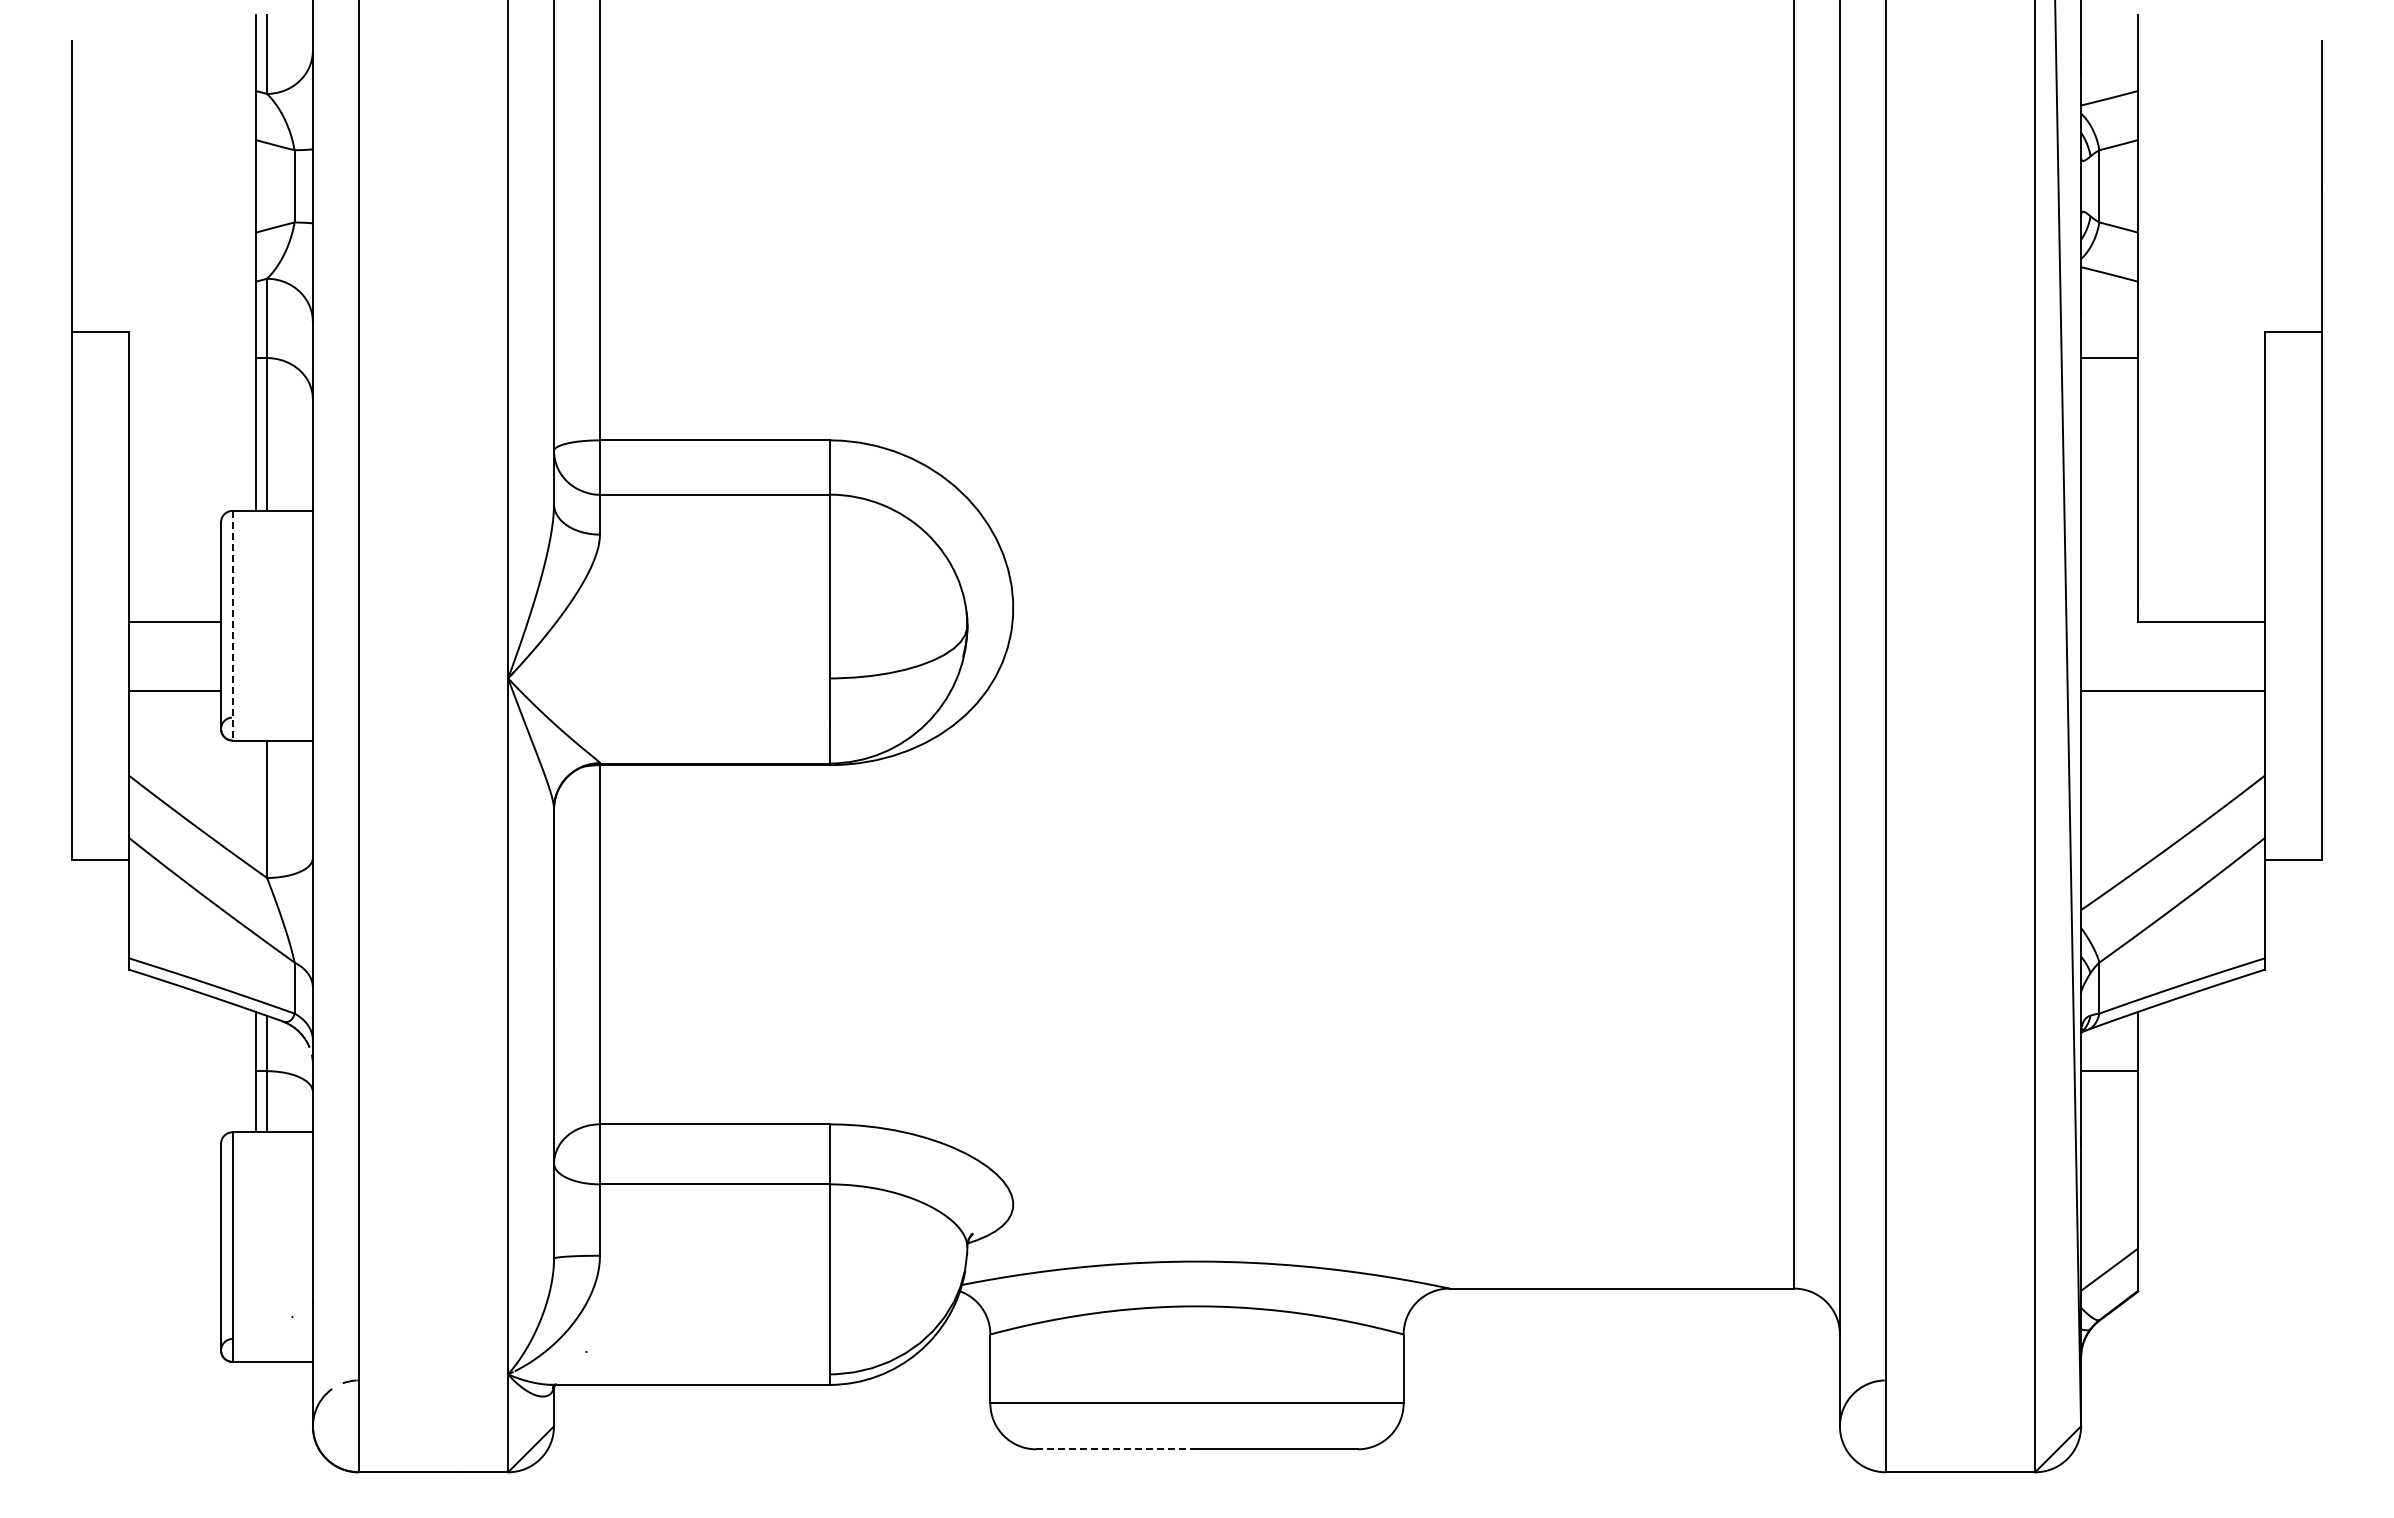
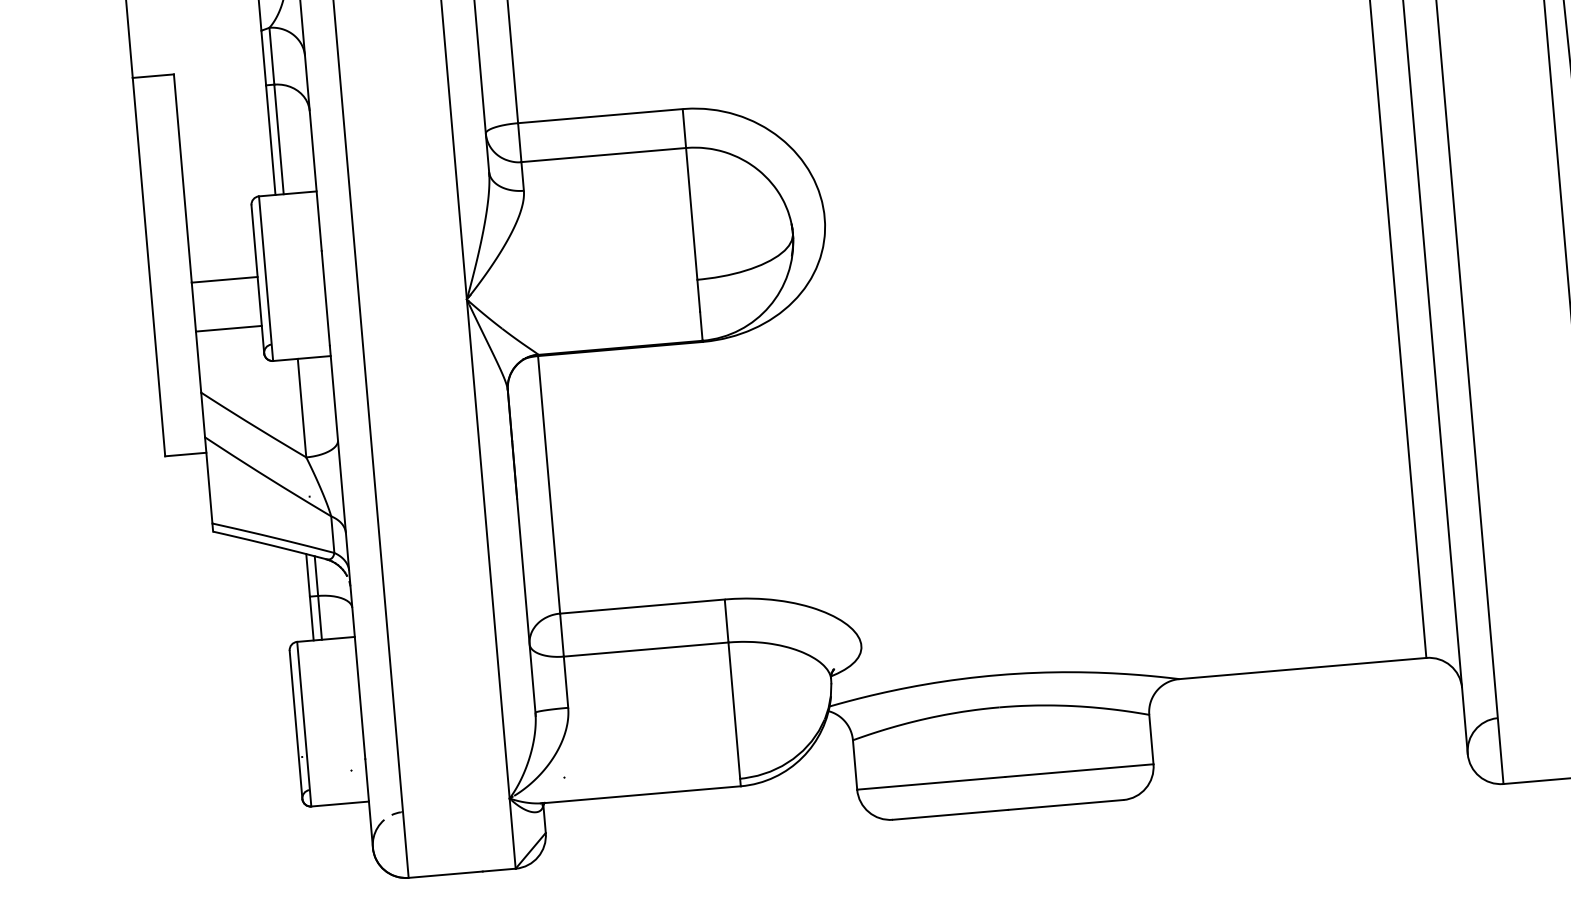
line: (232, 625) -> (266, 278), dashed -> solid
line: (1116, 1449) -> (950, 814), dashed -> solid

